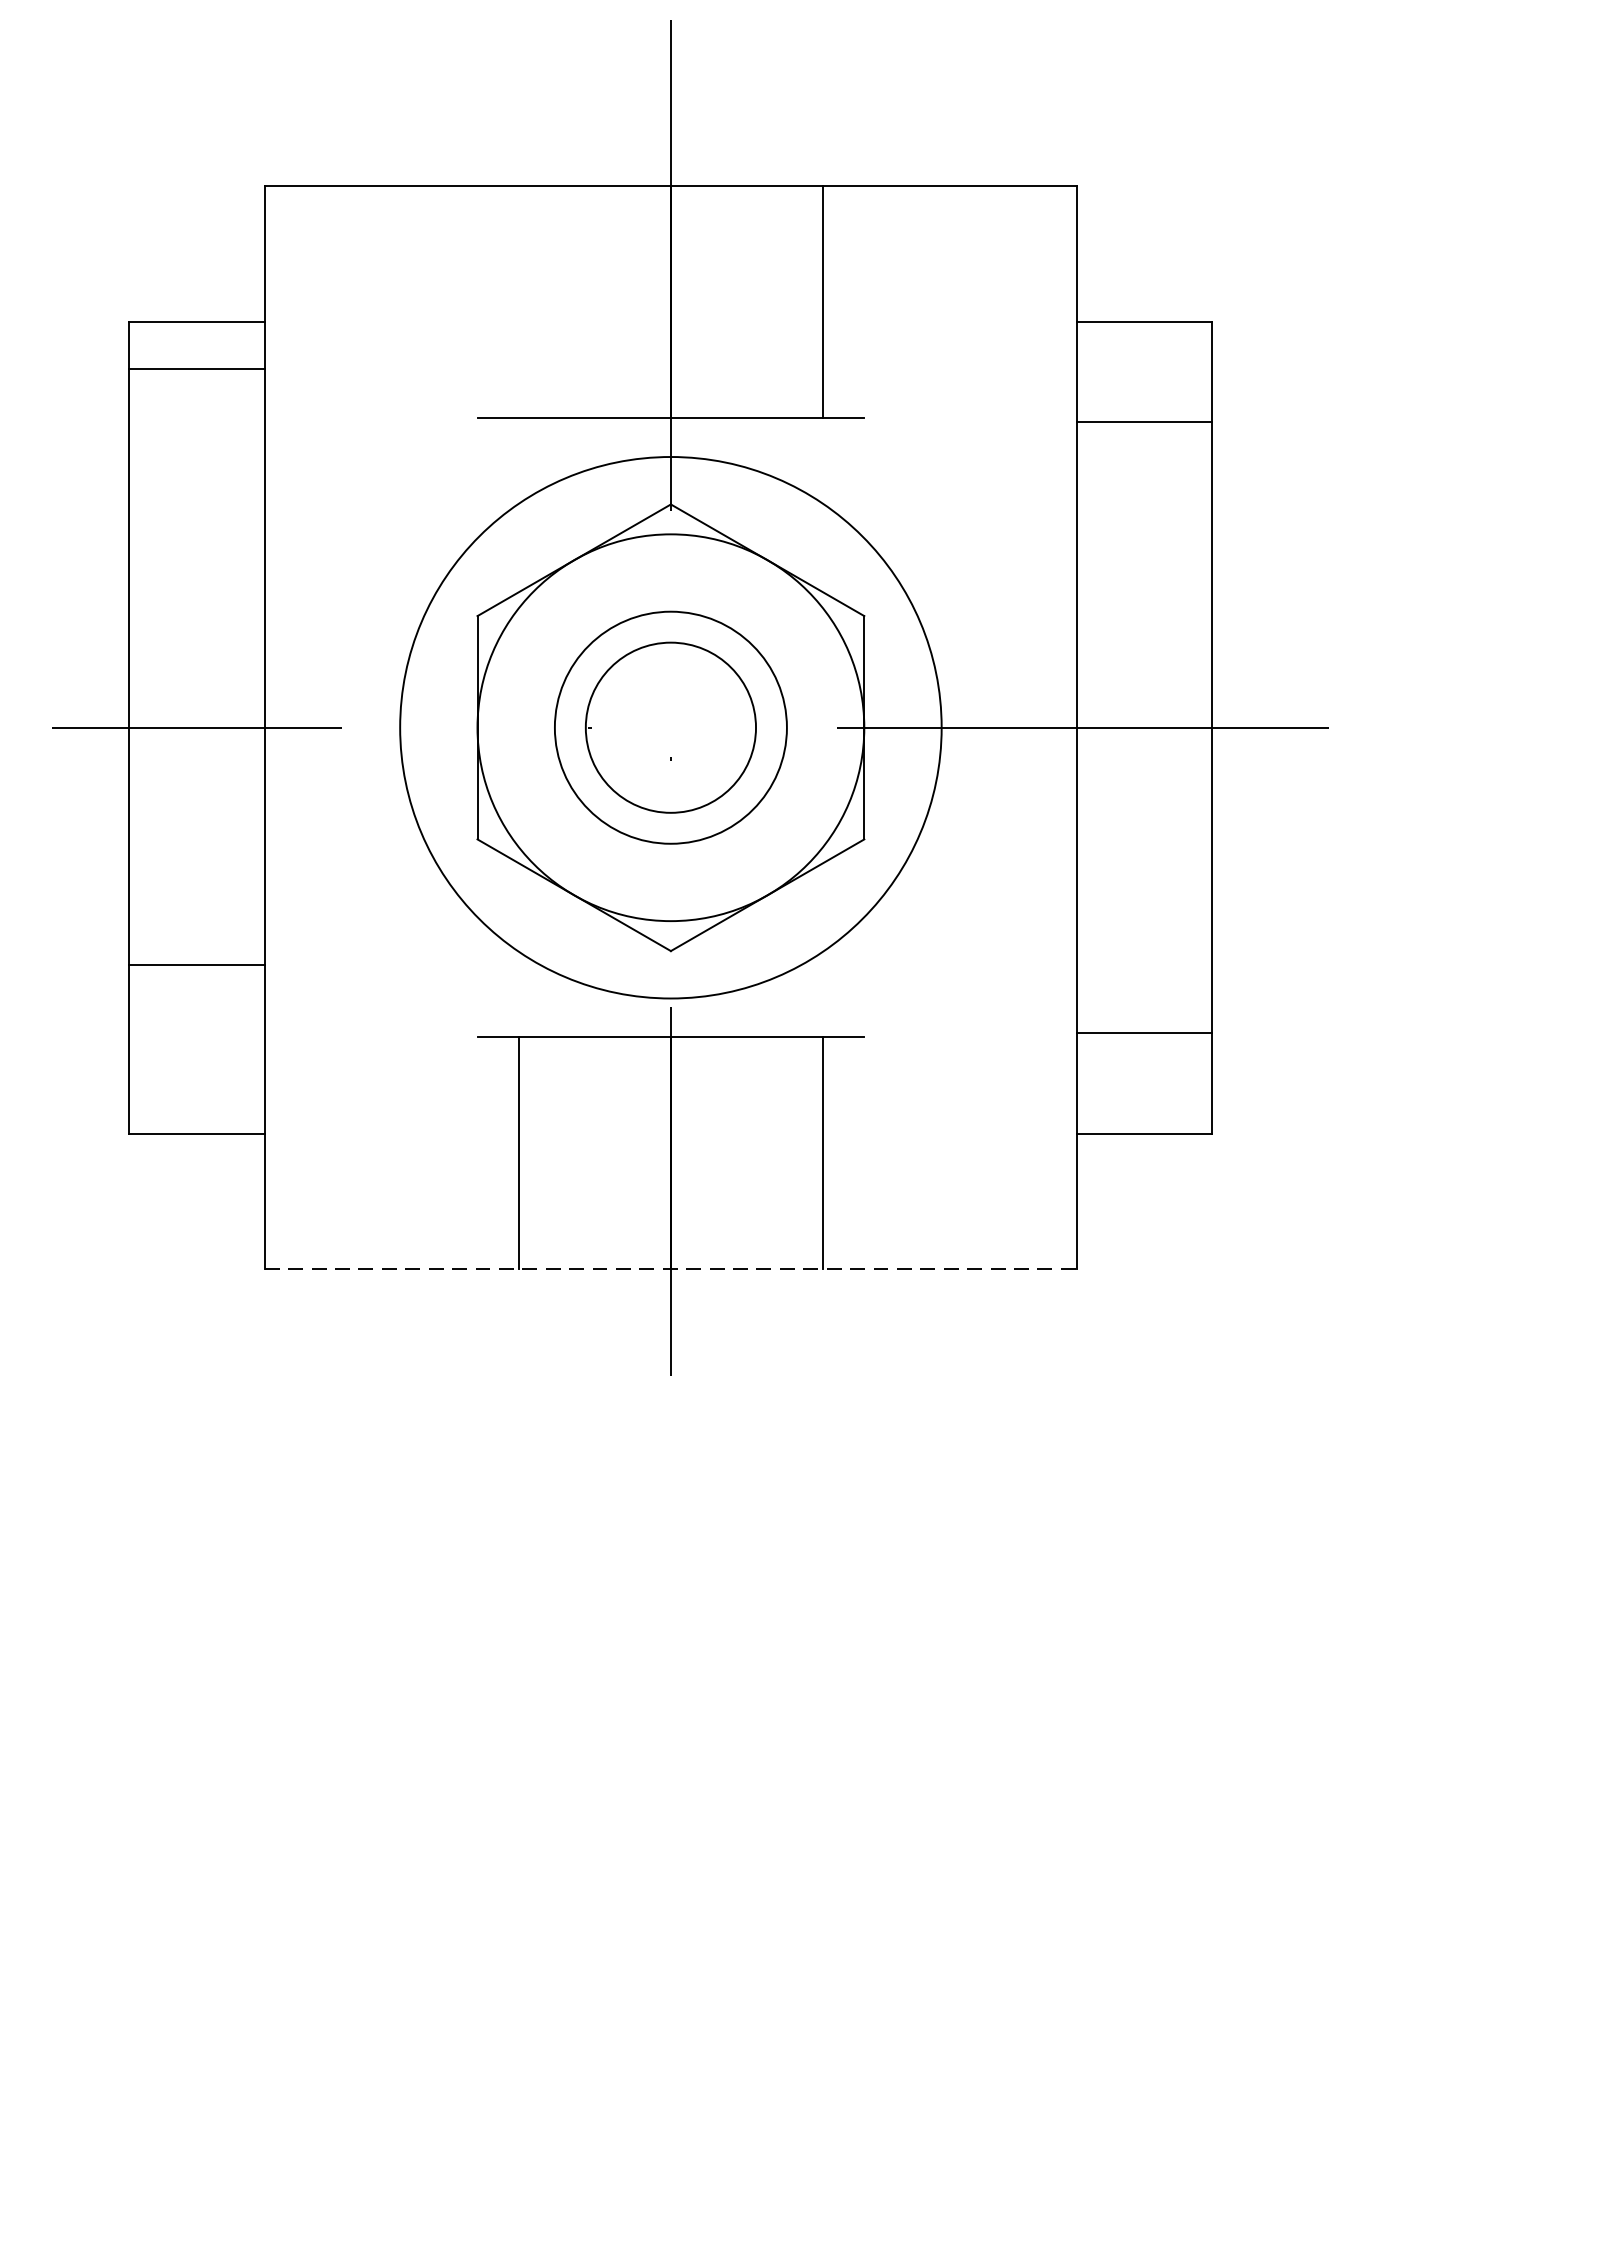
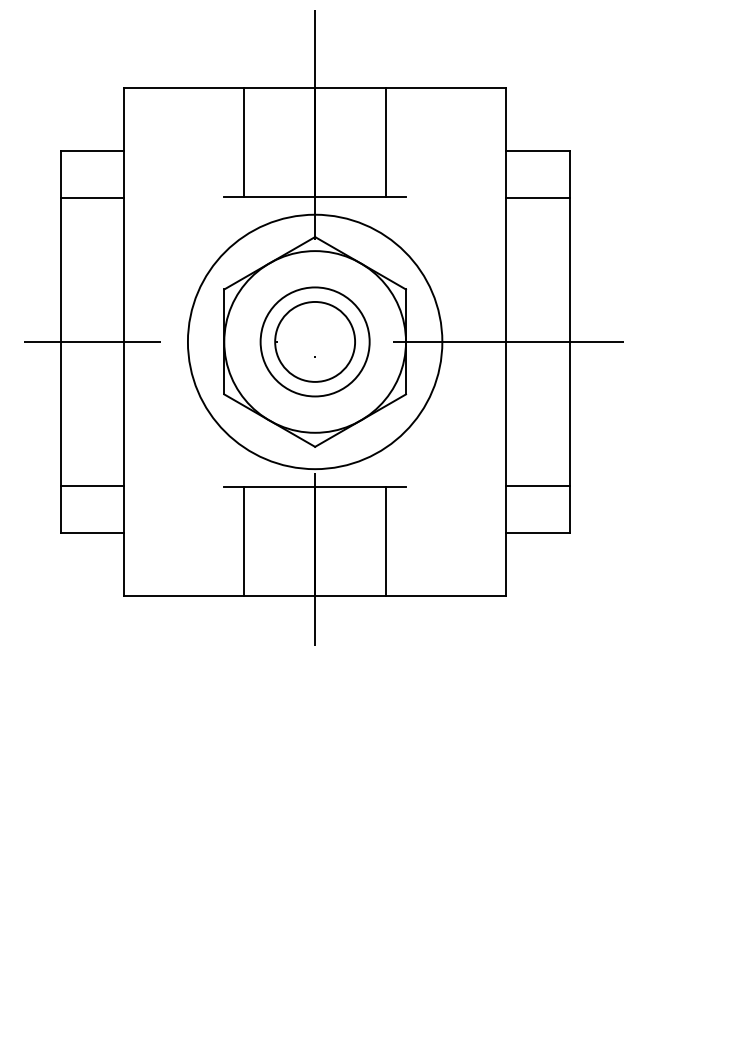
line: (518, 301) -> (243, 141), added
line: (197, 369) -> (92, 198), moved
line: (197, 965) -> (92, 485), moved
line: (671, 1269) -> (315, 596), dashed -> solid

